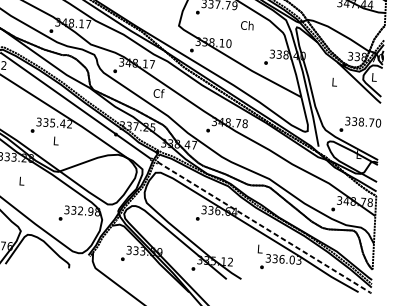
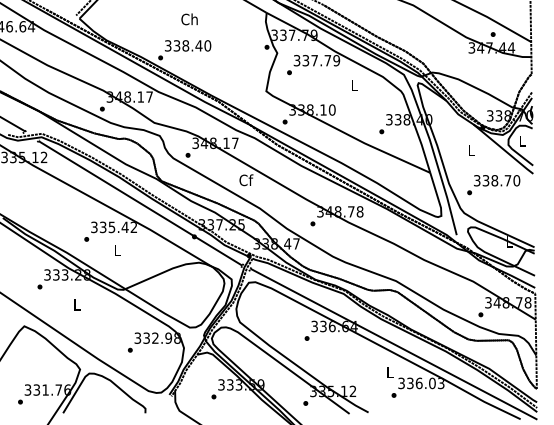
text: (247, 25) -> (354, 85), Ch -> L
text: (360, 125) -> (493, 185), moved
line: (264, 227) -> (394, 344), dashed -> solid

